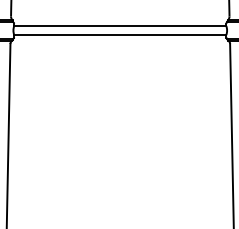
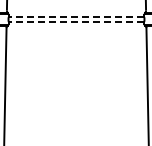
line: (120, 25) -> (76, 16), solid -> dashed
line: (120, 35) -> (76, 22), solid -> dashed

